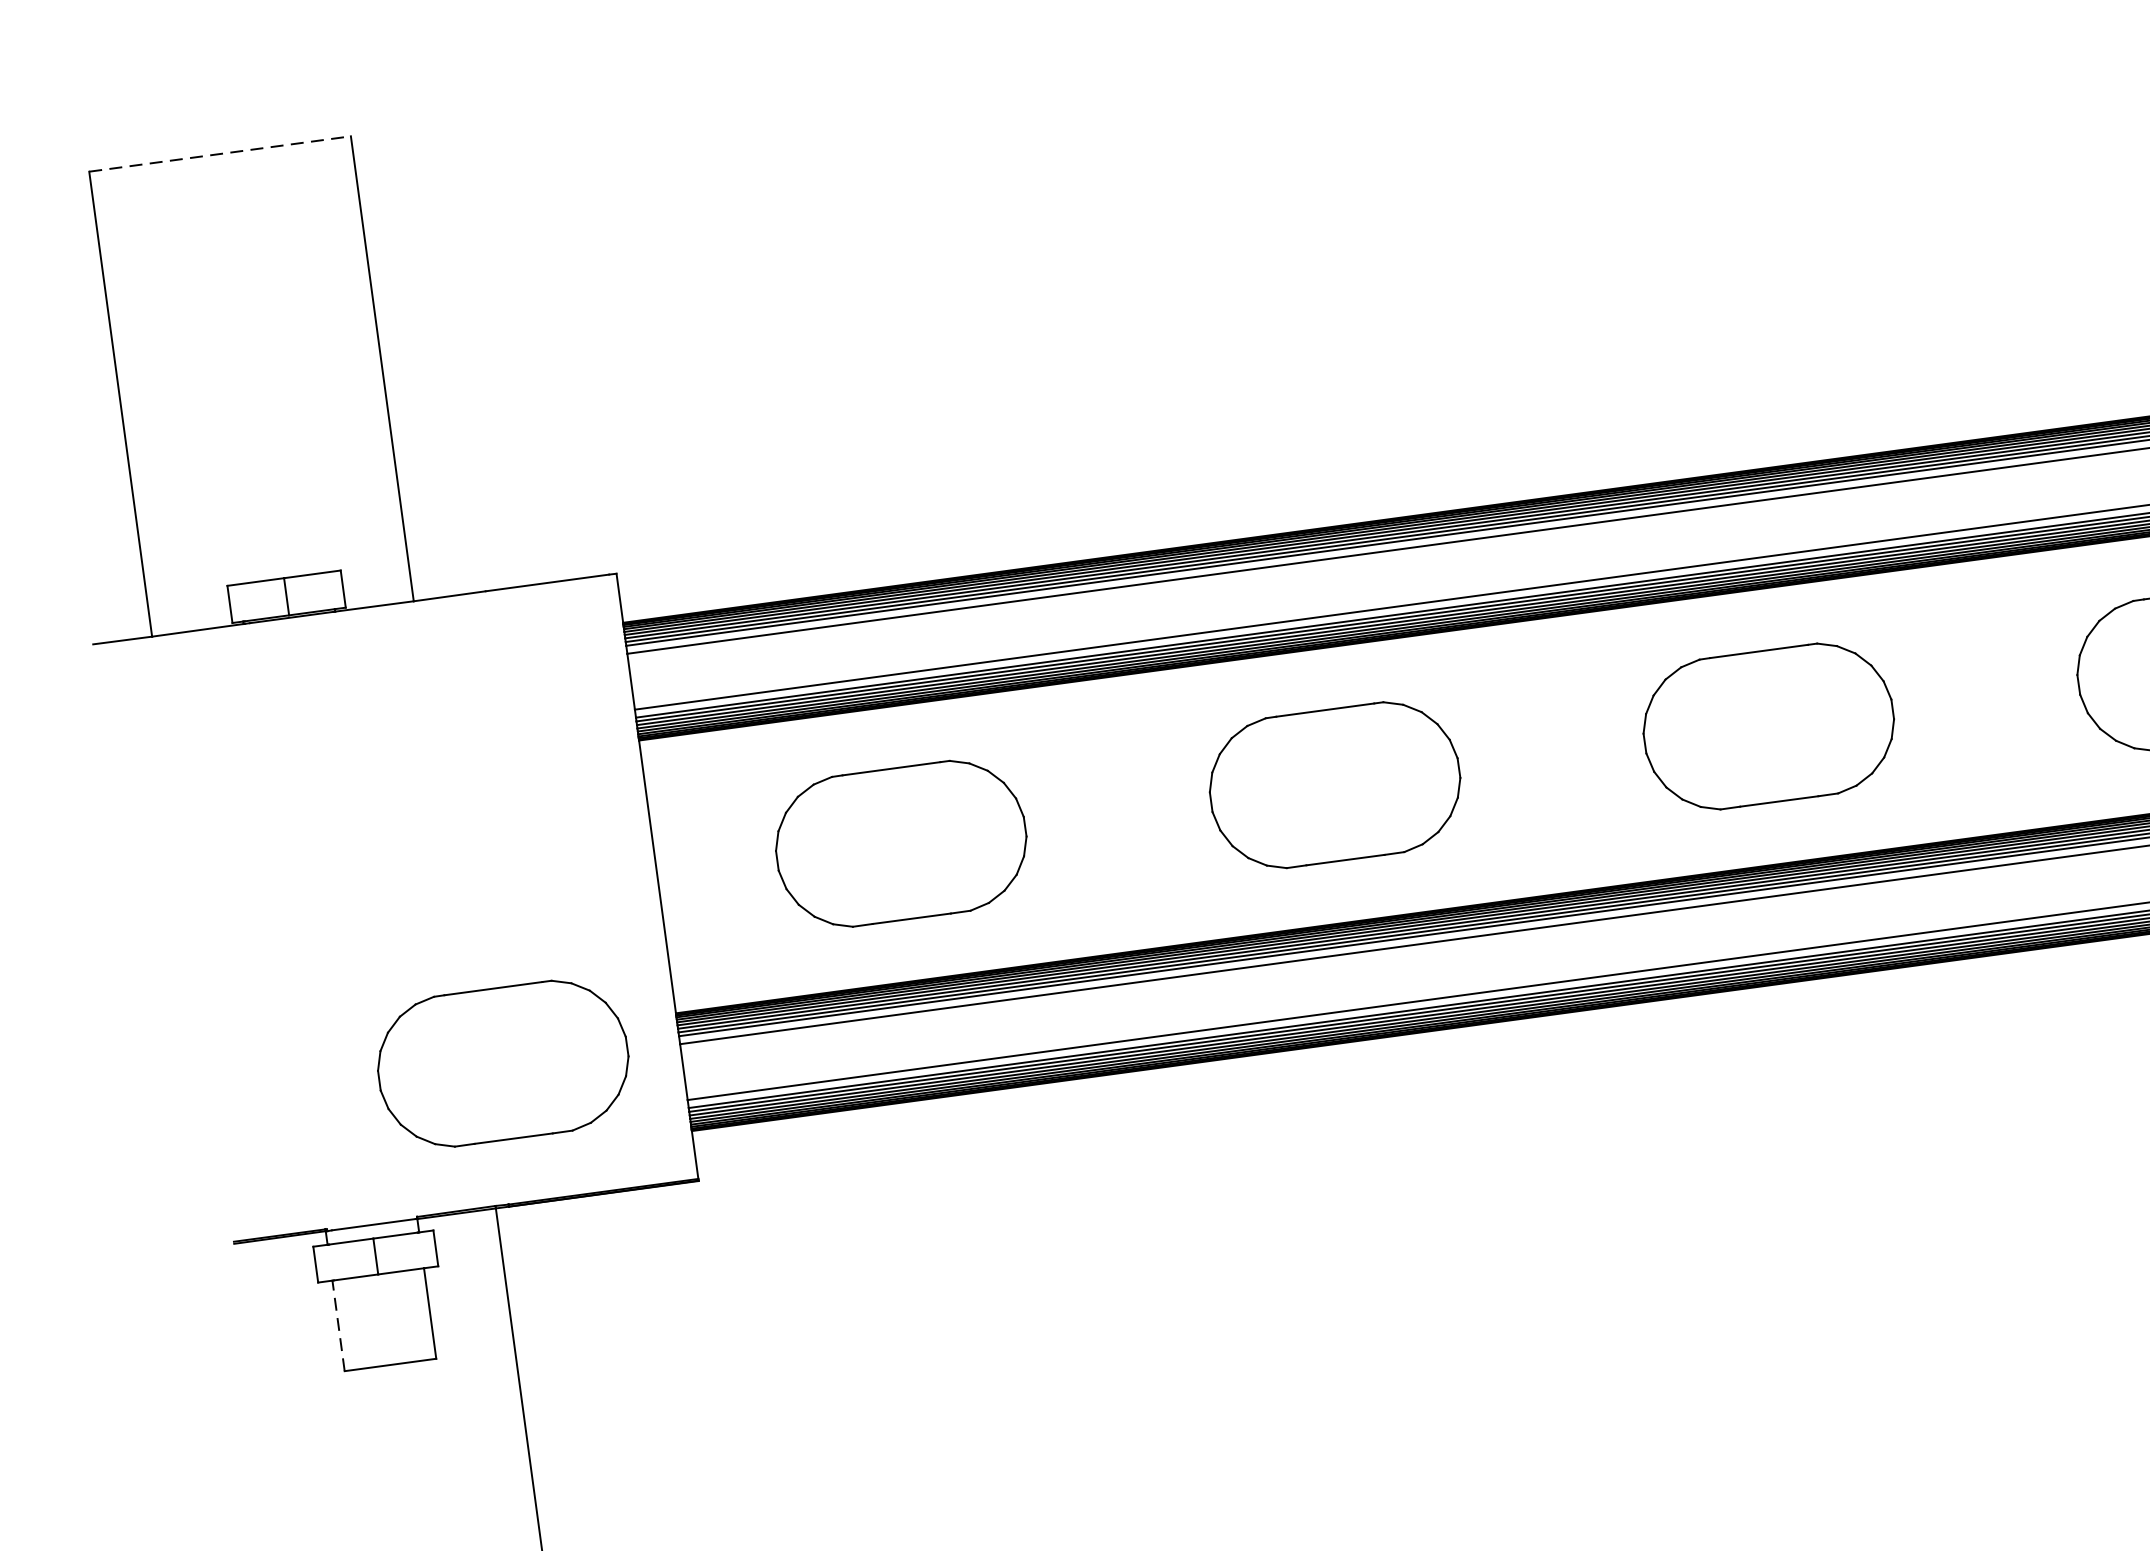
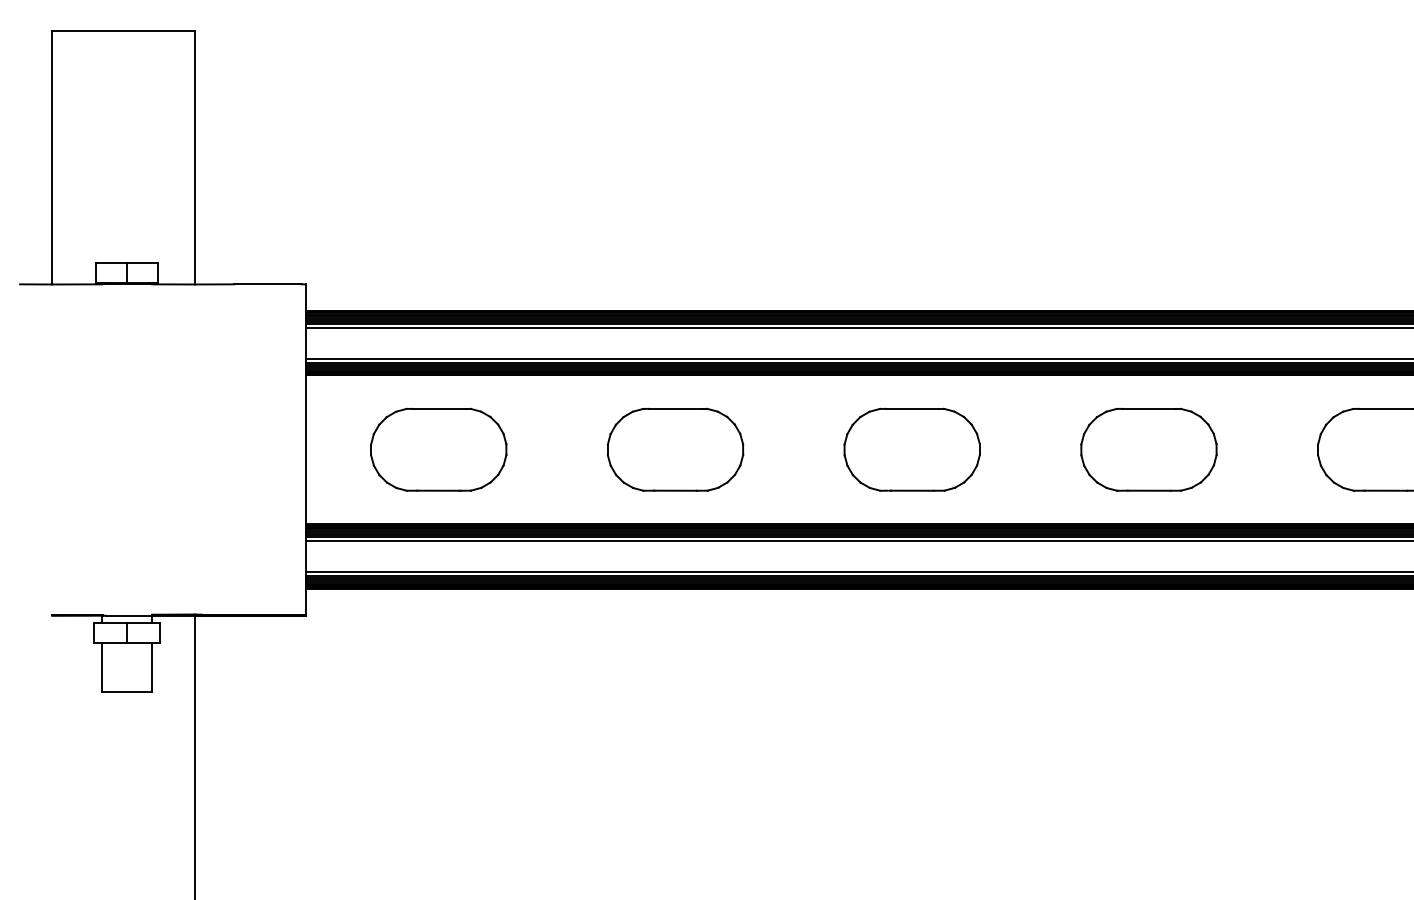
line: (221, 153) -> (124, 30), dashed -> solid
part: (503, 1063) -> (209, 538), removed
line: (339, 1326) -> (102, 667), dashed -> solid

